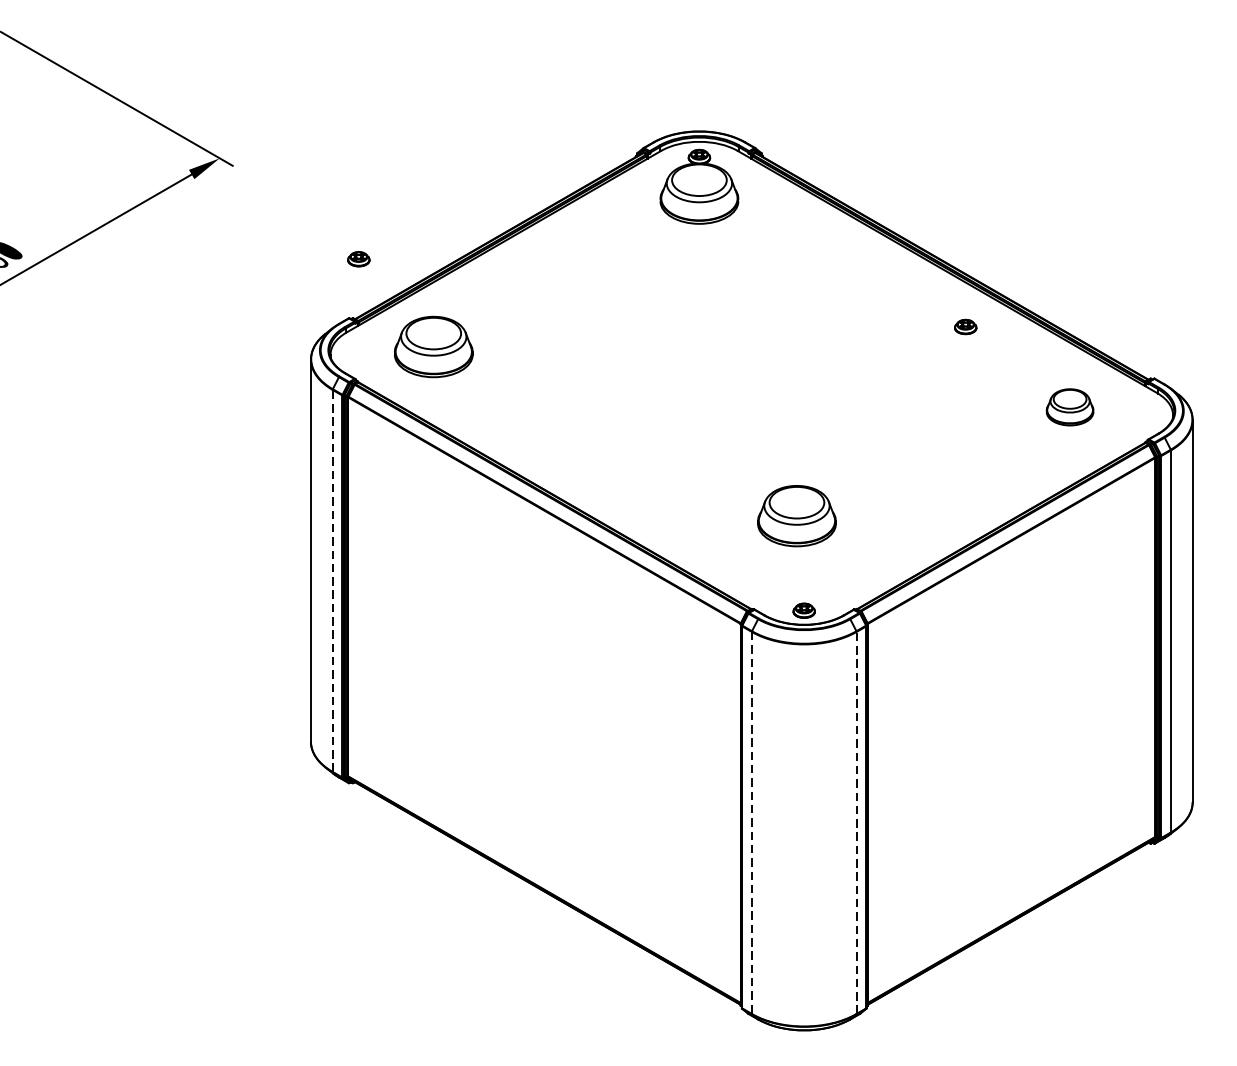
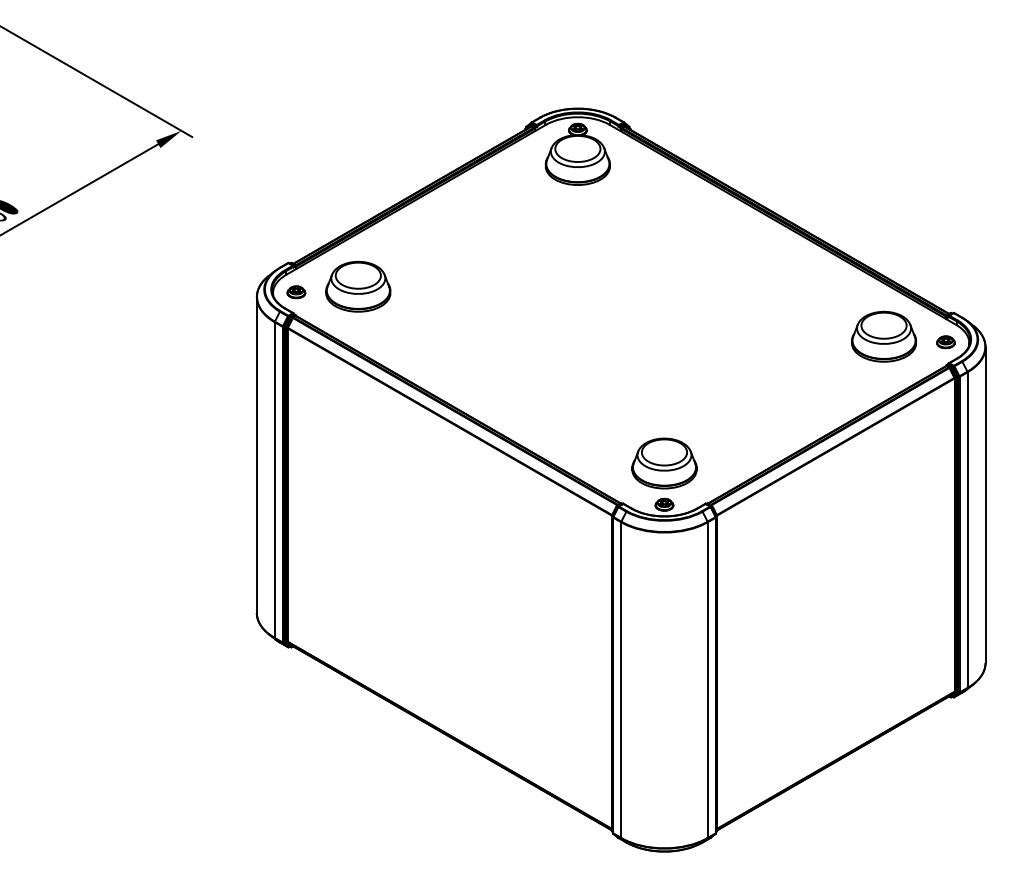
part: (358, 259) -> (296, 292), moved
part: (965, 327) -> (945, 342), moved
part: (1070, 407) -> (884, 336), size x1.67
part: (796, 516) -> (664, 463), moved
line: (332, 581) -> (274, 480), dashed -> solid
line: (752, 823) -> (621, 680), dashed -> solid
line: (856, 823) -> (707, 680), dashed -> solid

